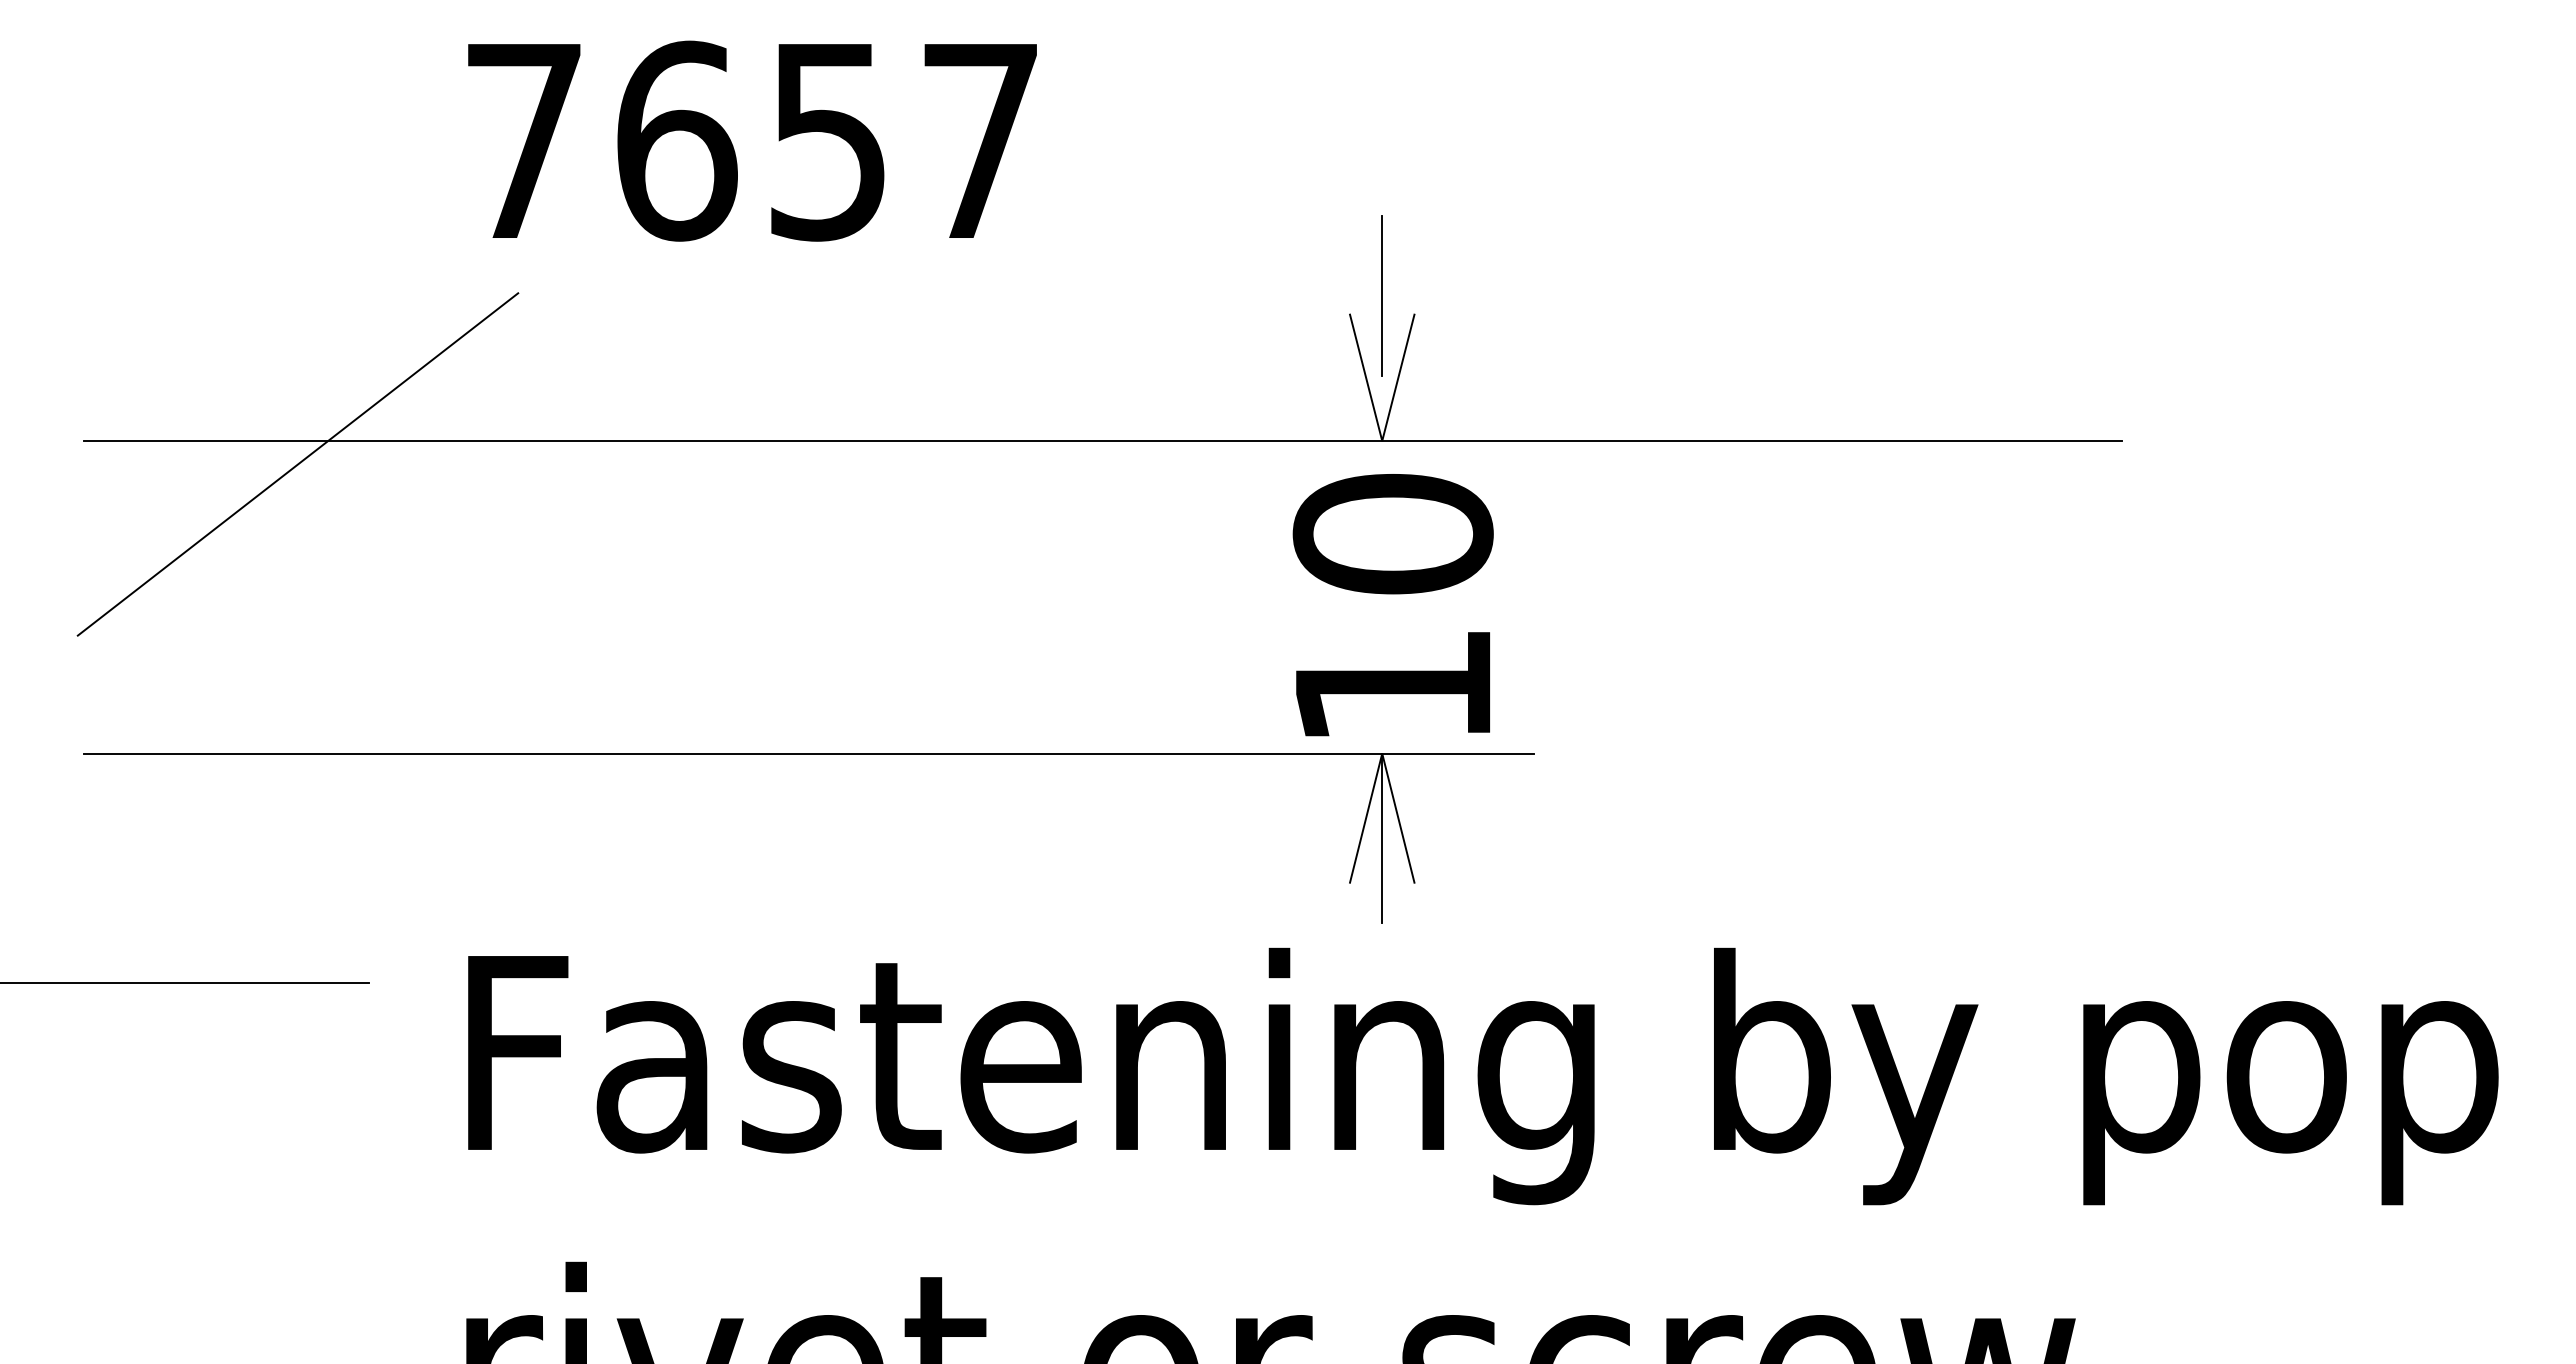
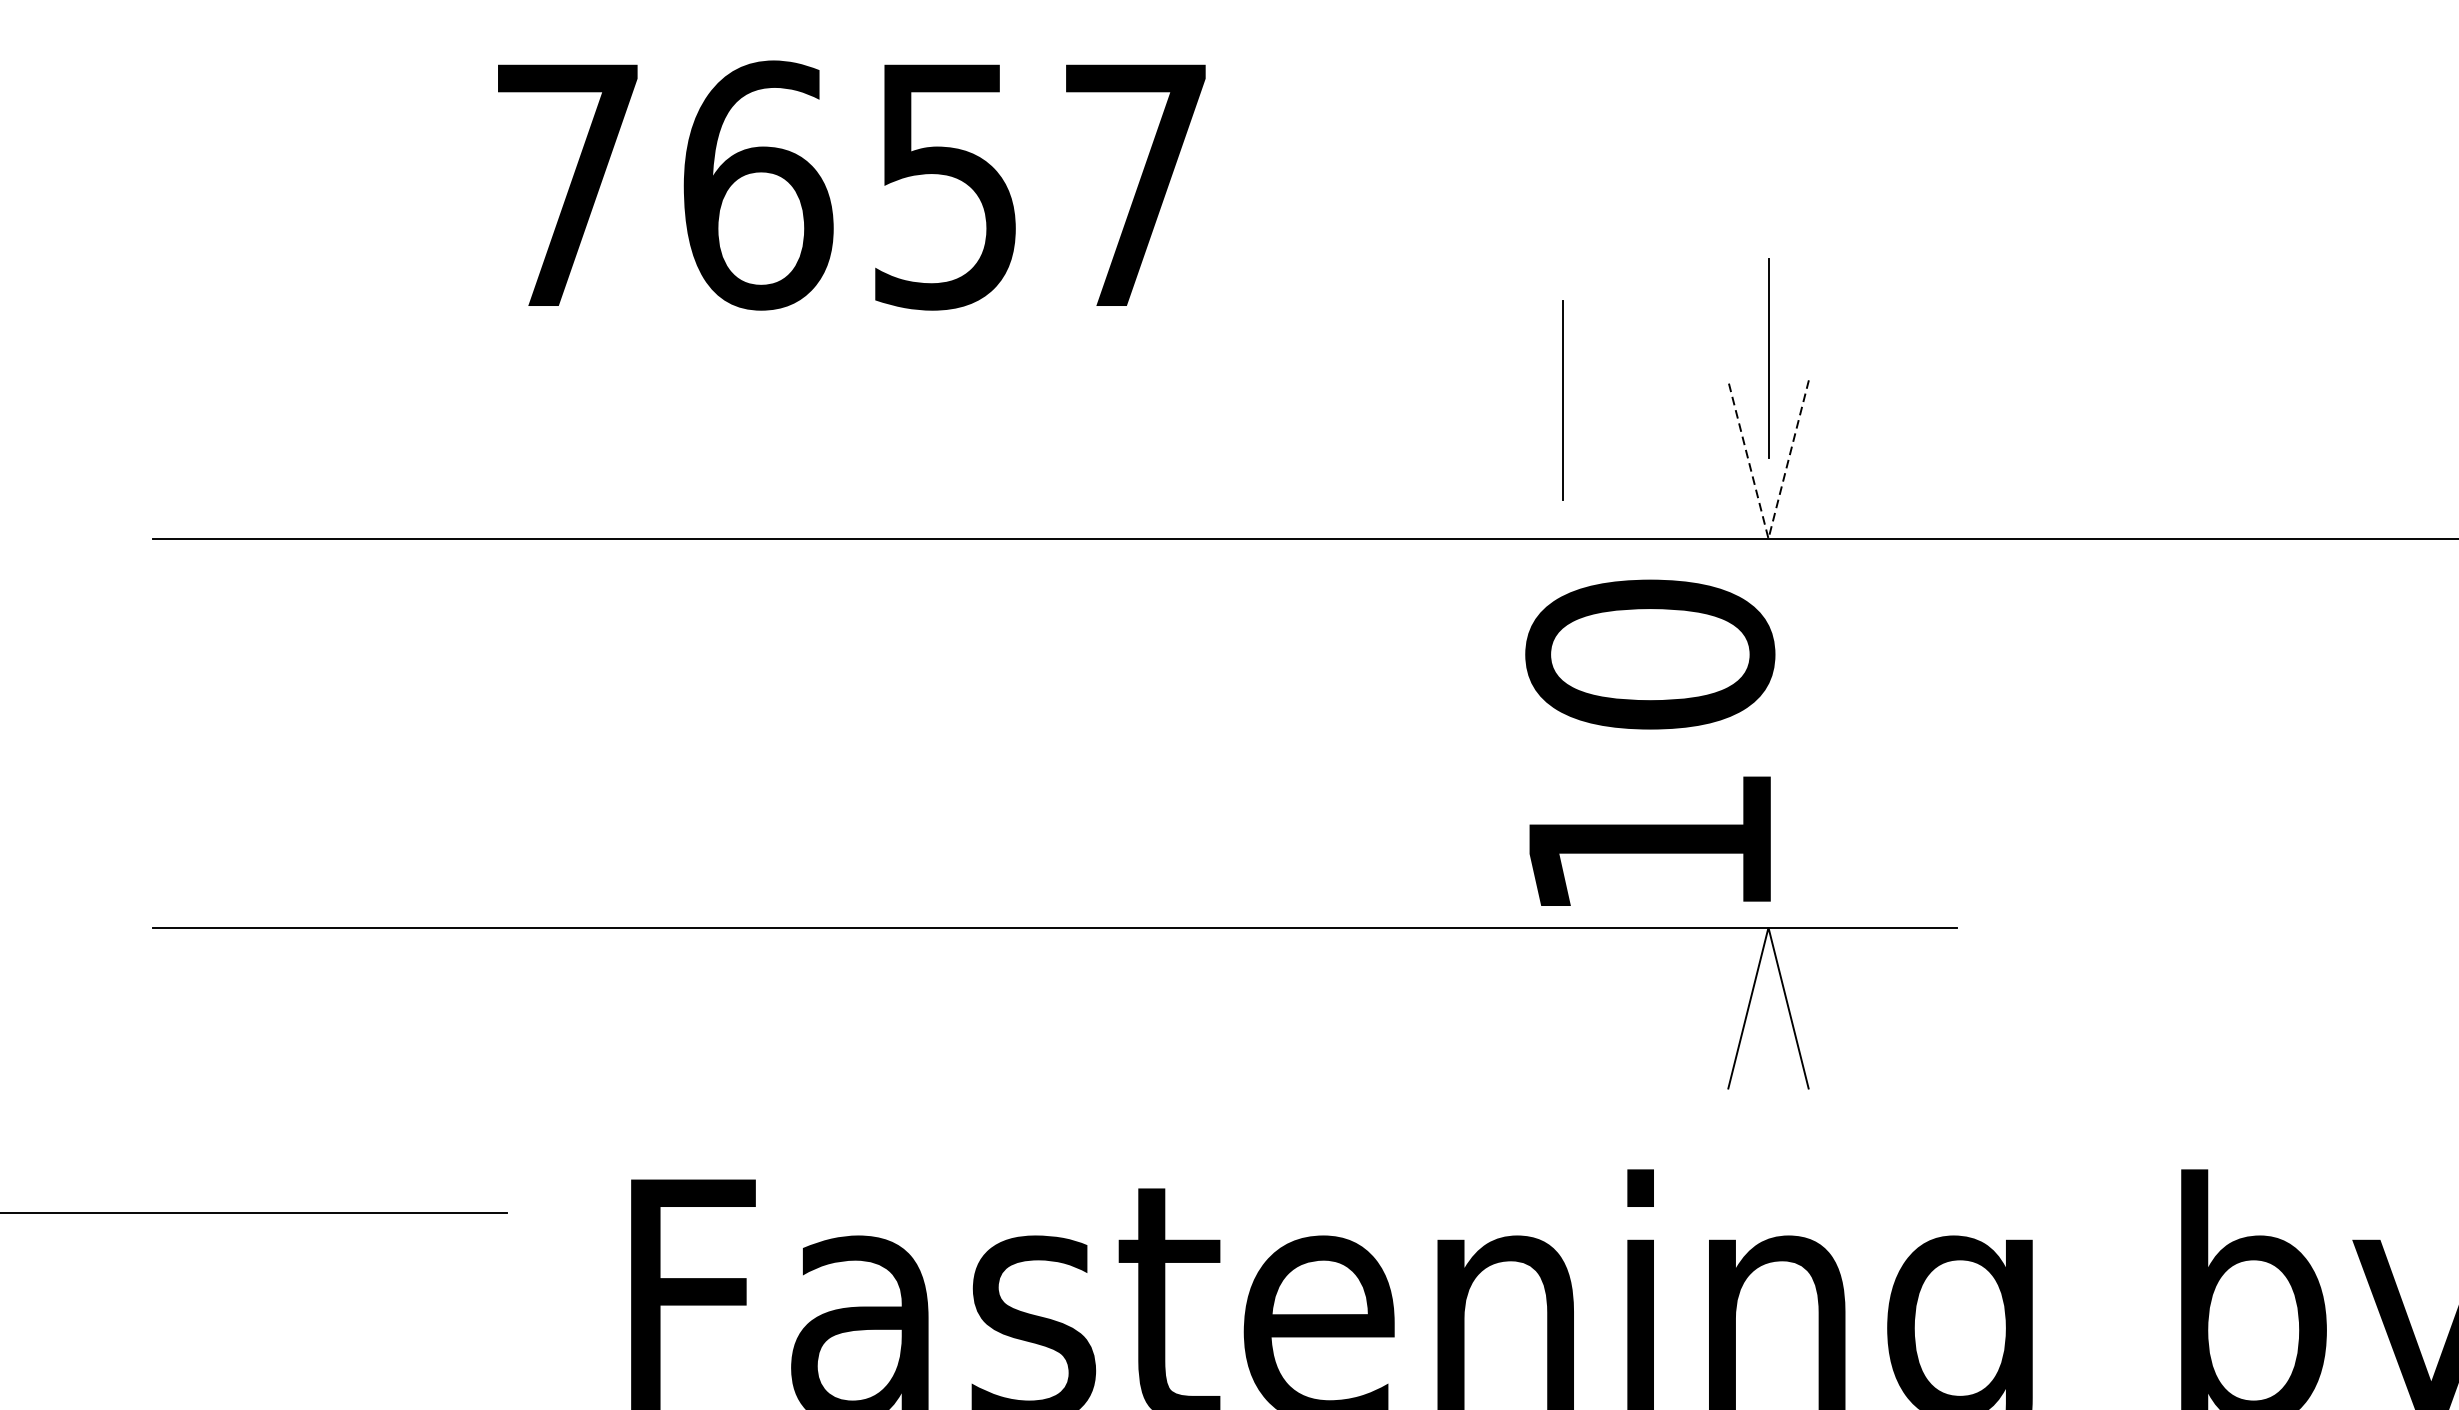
text: (752, 140) -> (851, 184), moved
line: (1216, 329) -> (1562, 399), added
line: (1382, 441) -> (1768, 539), solid -> dashed
line: (297, 464) -> (418, 567), removed
text: (1392, 605) -> (1649, 743), moved
line: (1382, 838) -> (1768, 1033), removed

